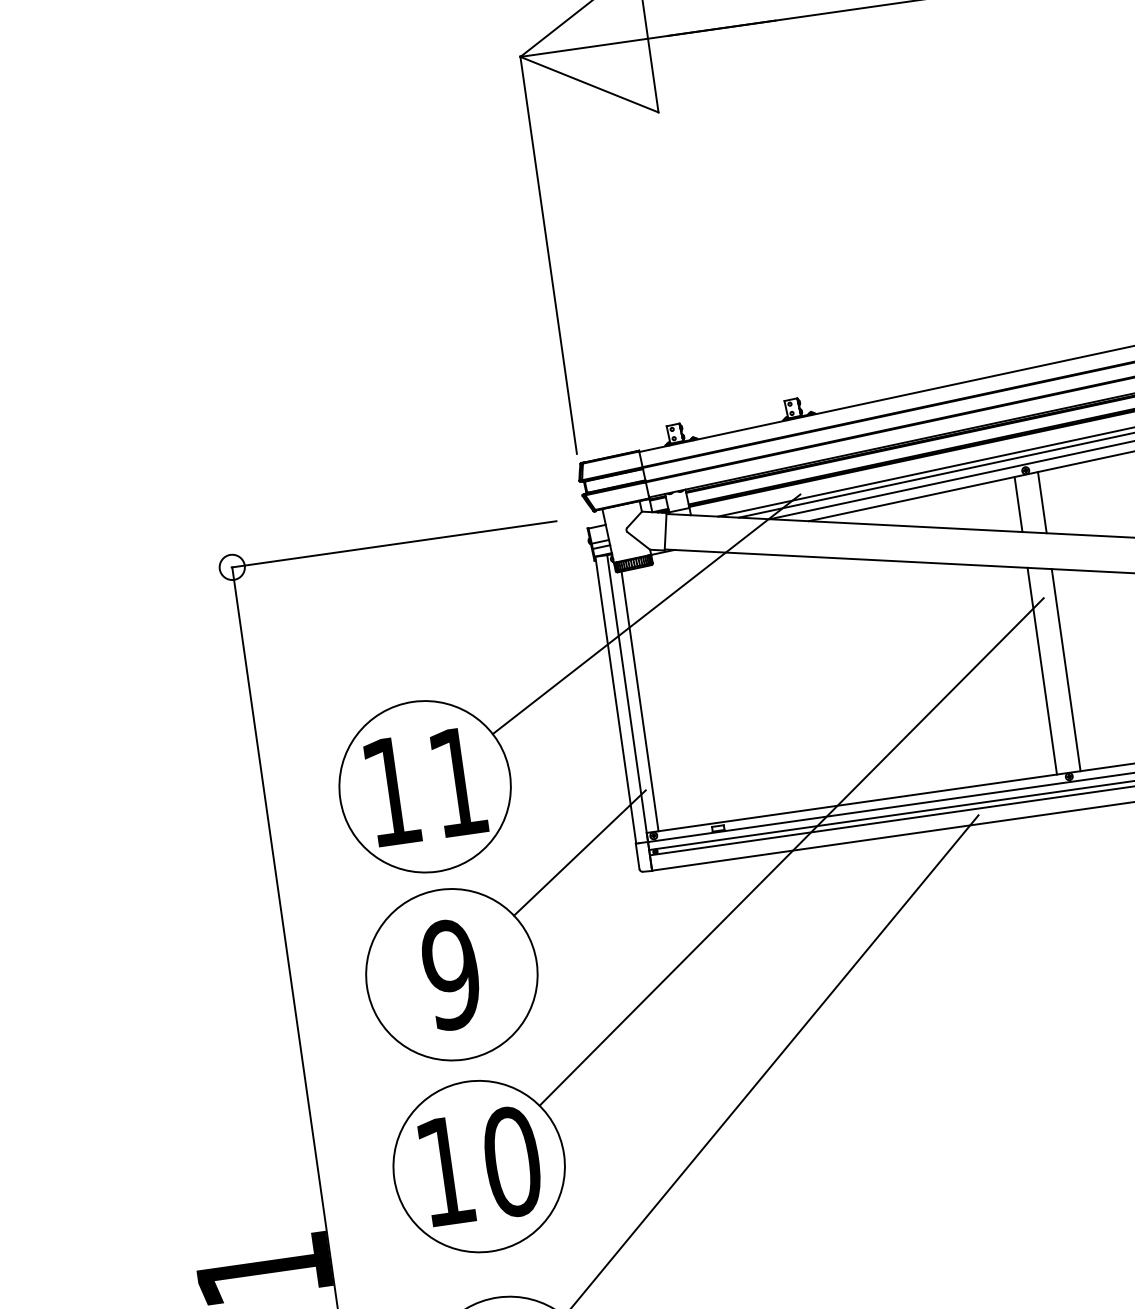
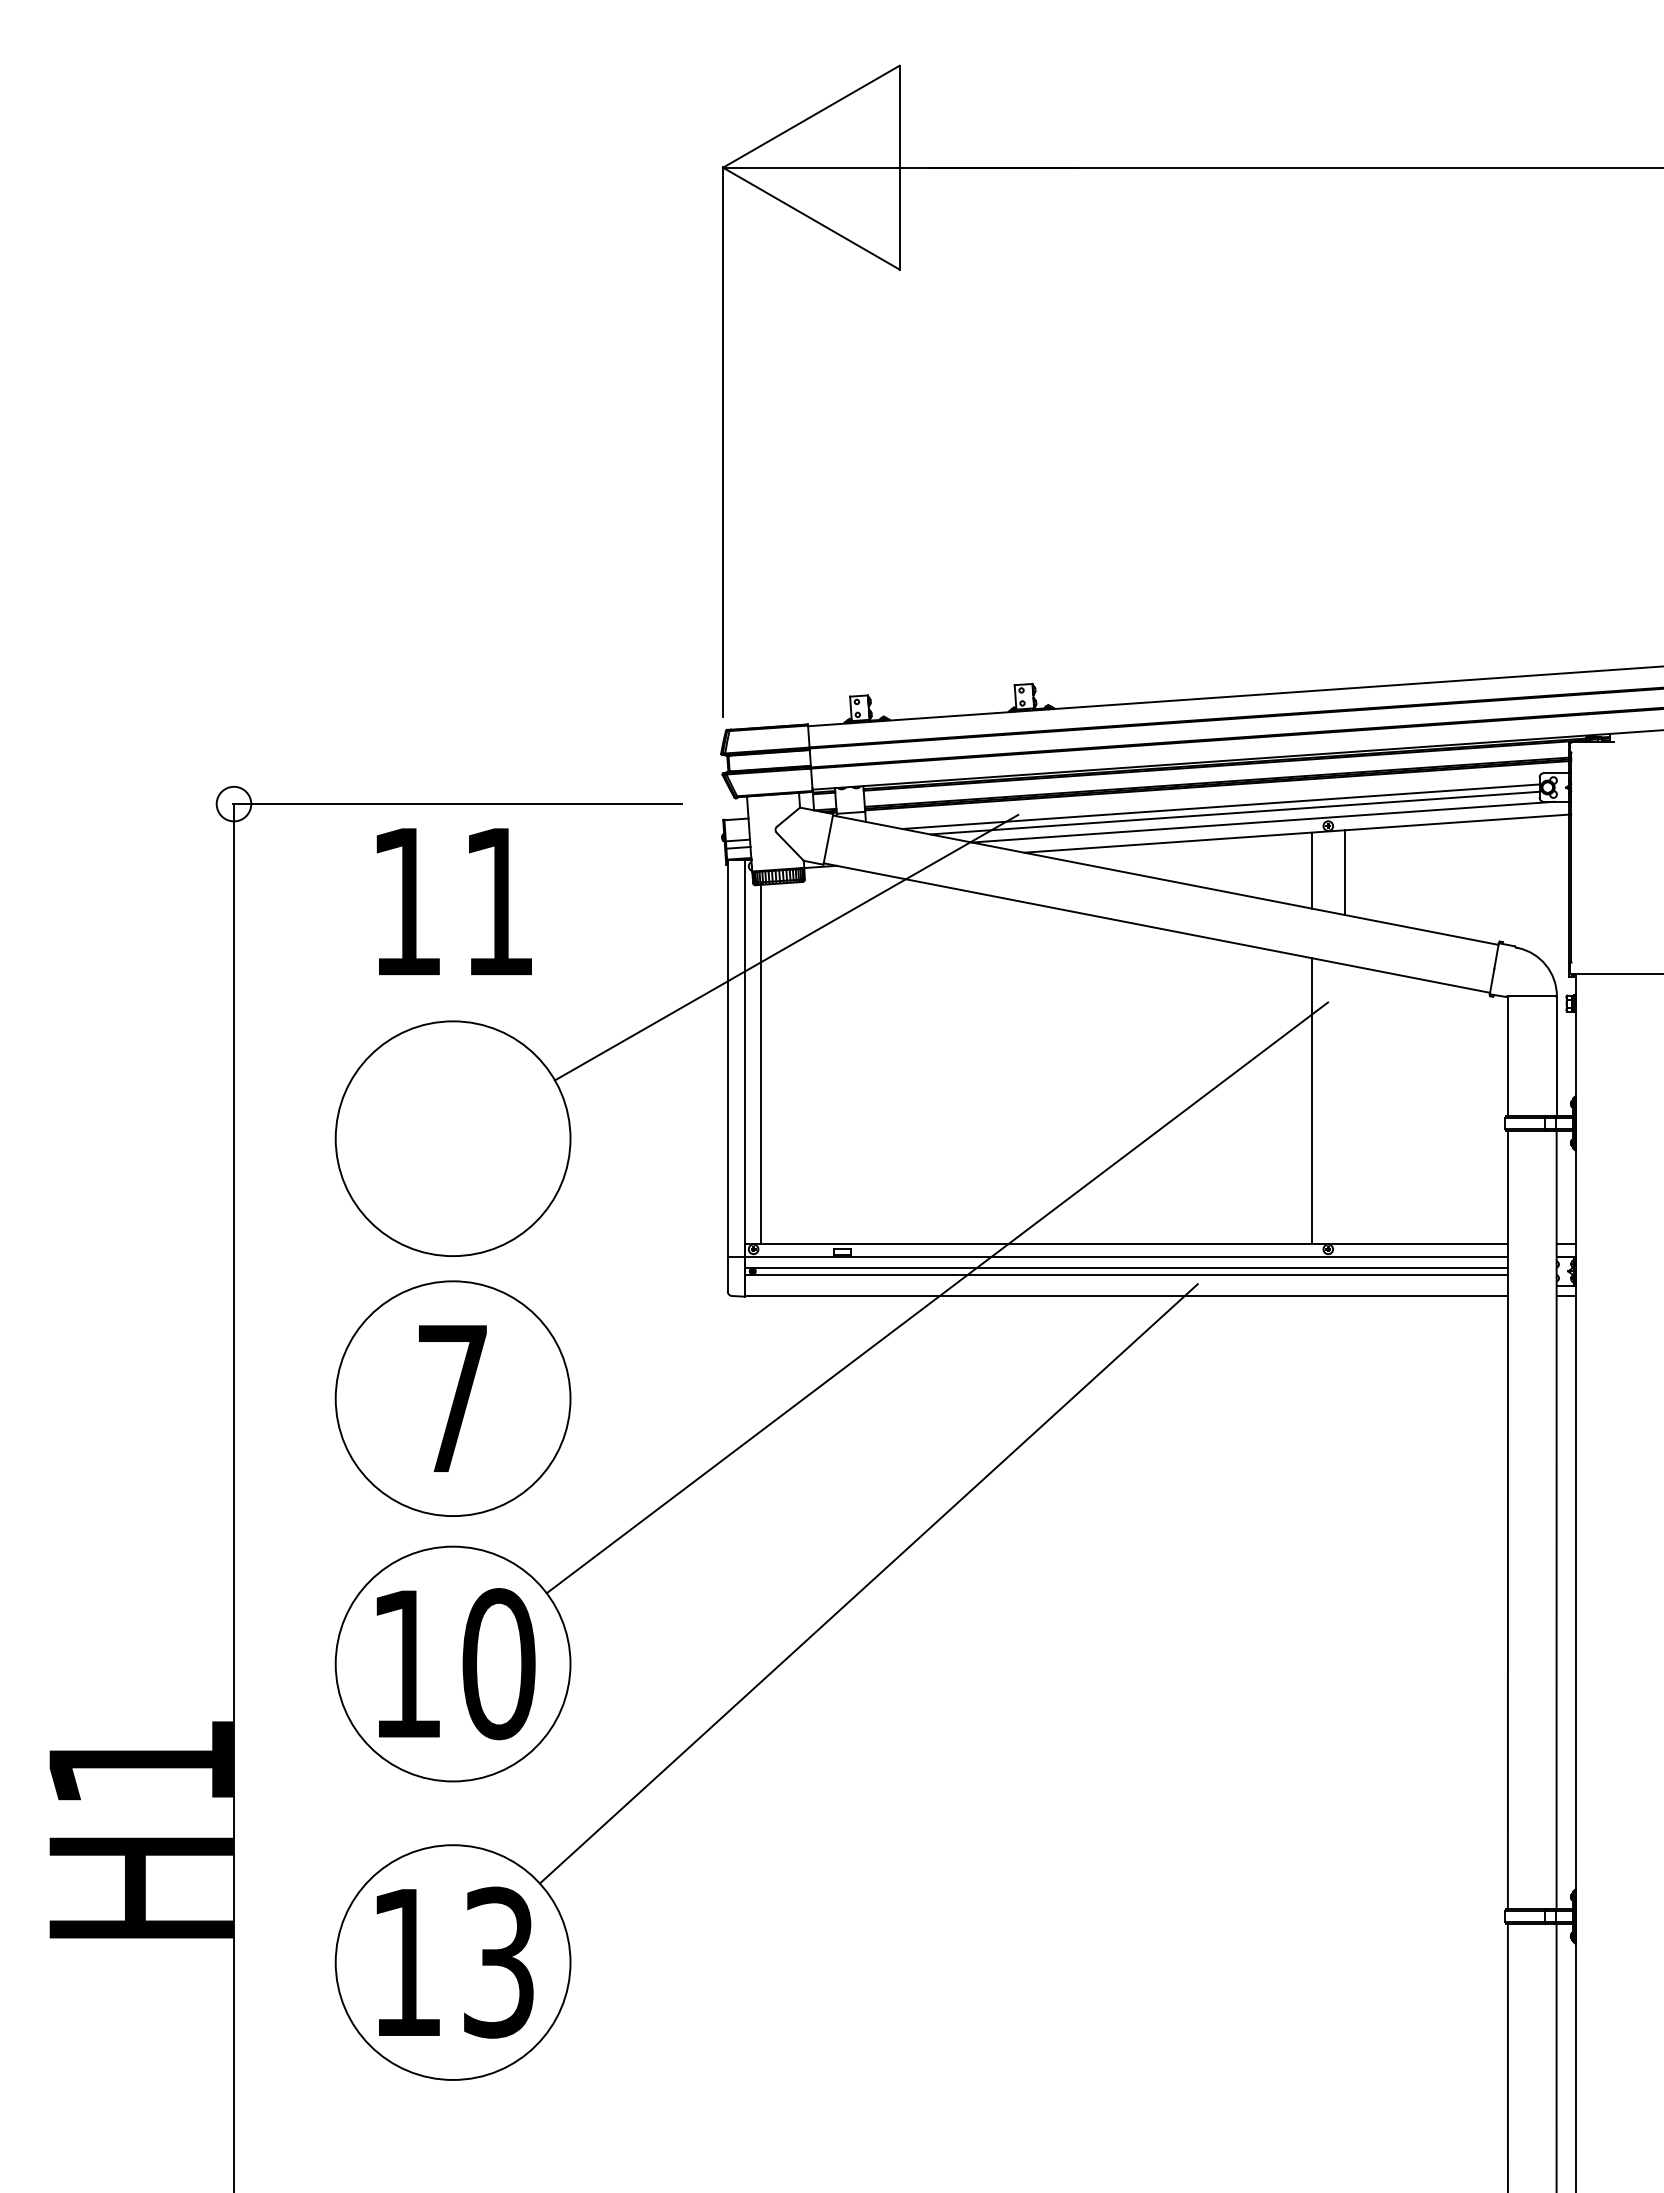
line: (1066, 670) -> (1344, 1104), removed
text: (425, 786) -> (453, 901), moved
line: (579, 853) -> (649, 1258), removed
text: (451, 974) -> (452, 1398), 9 -> 7

